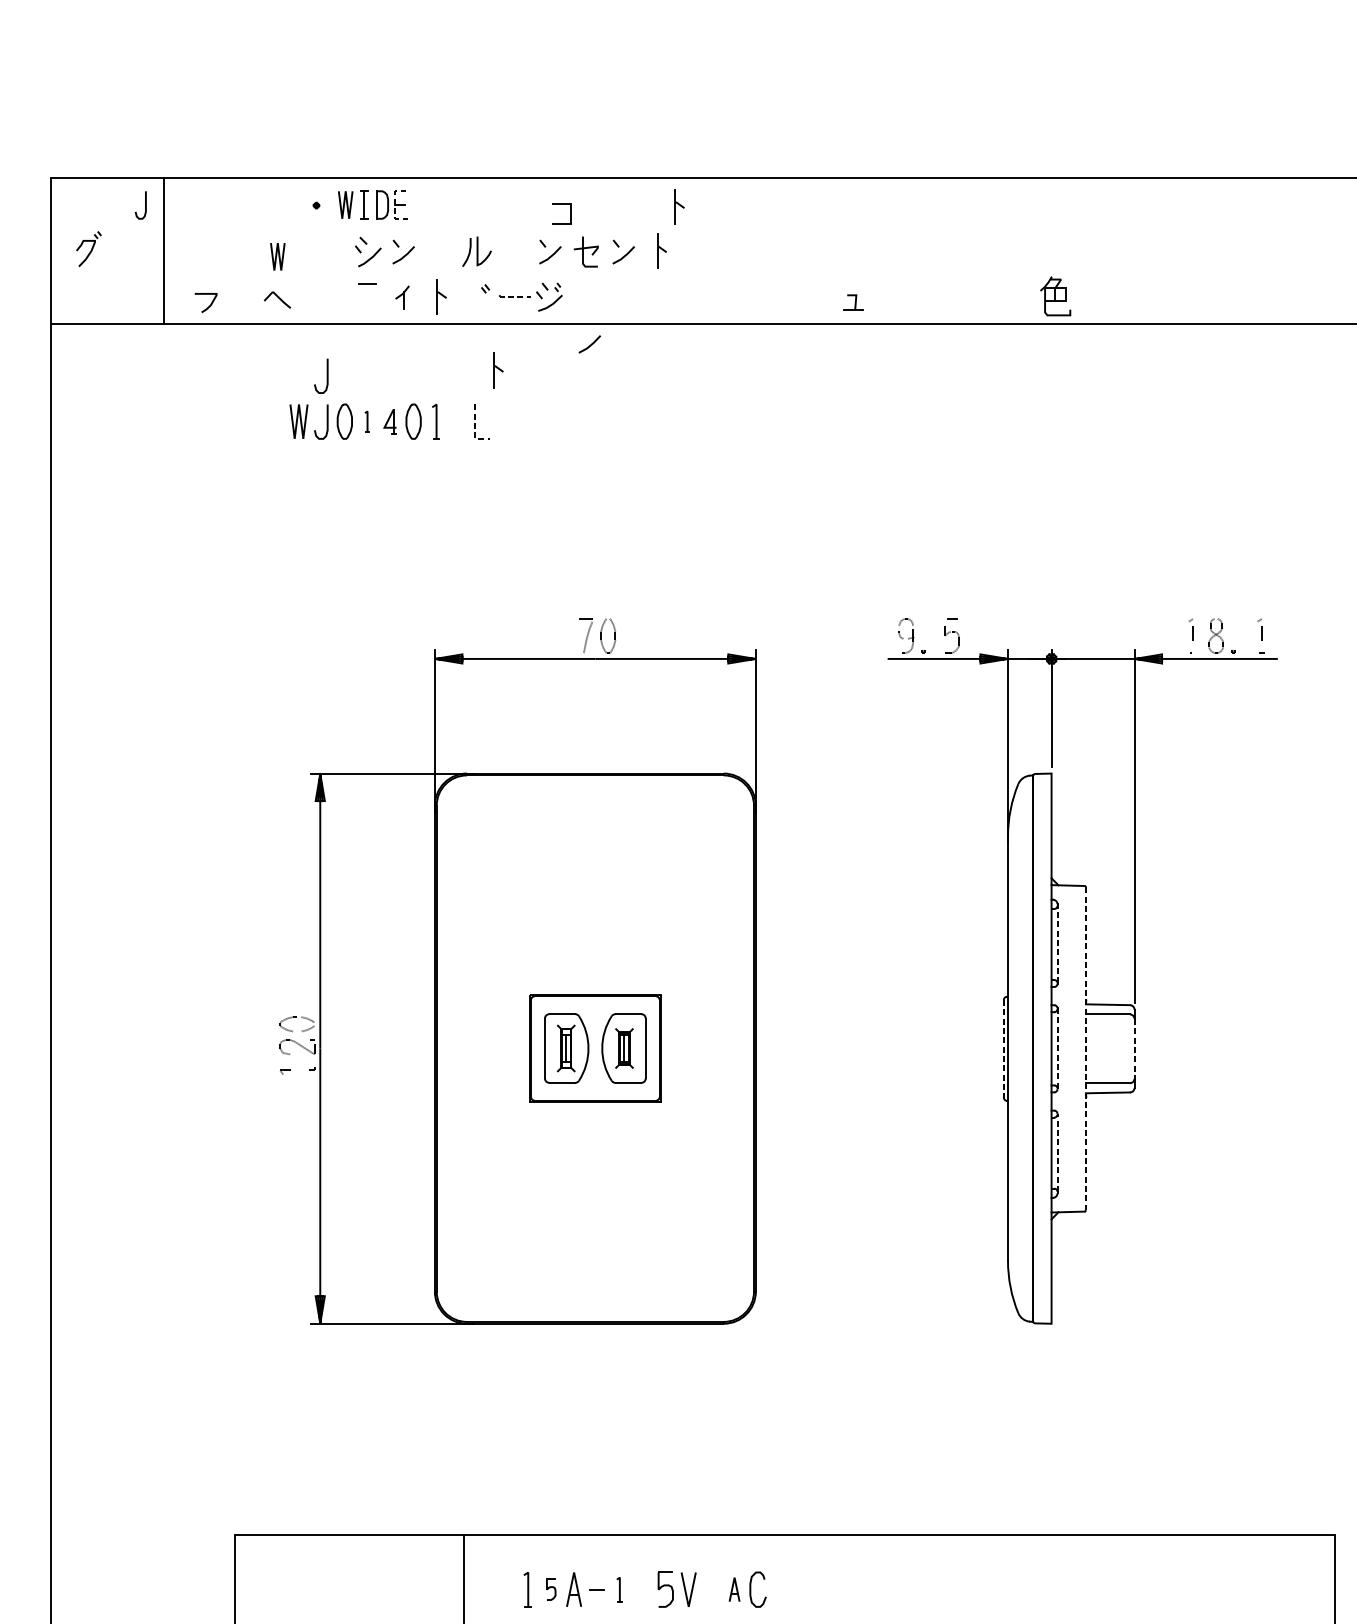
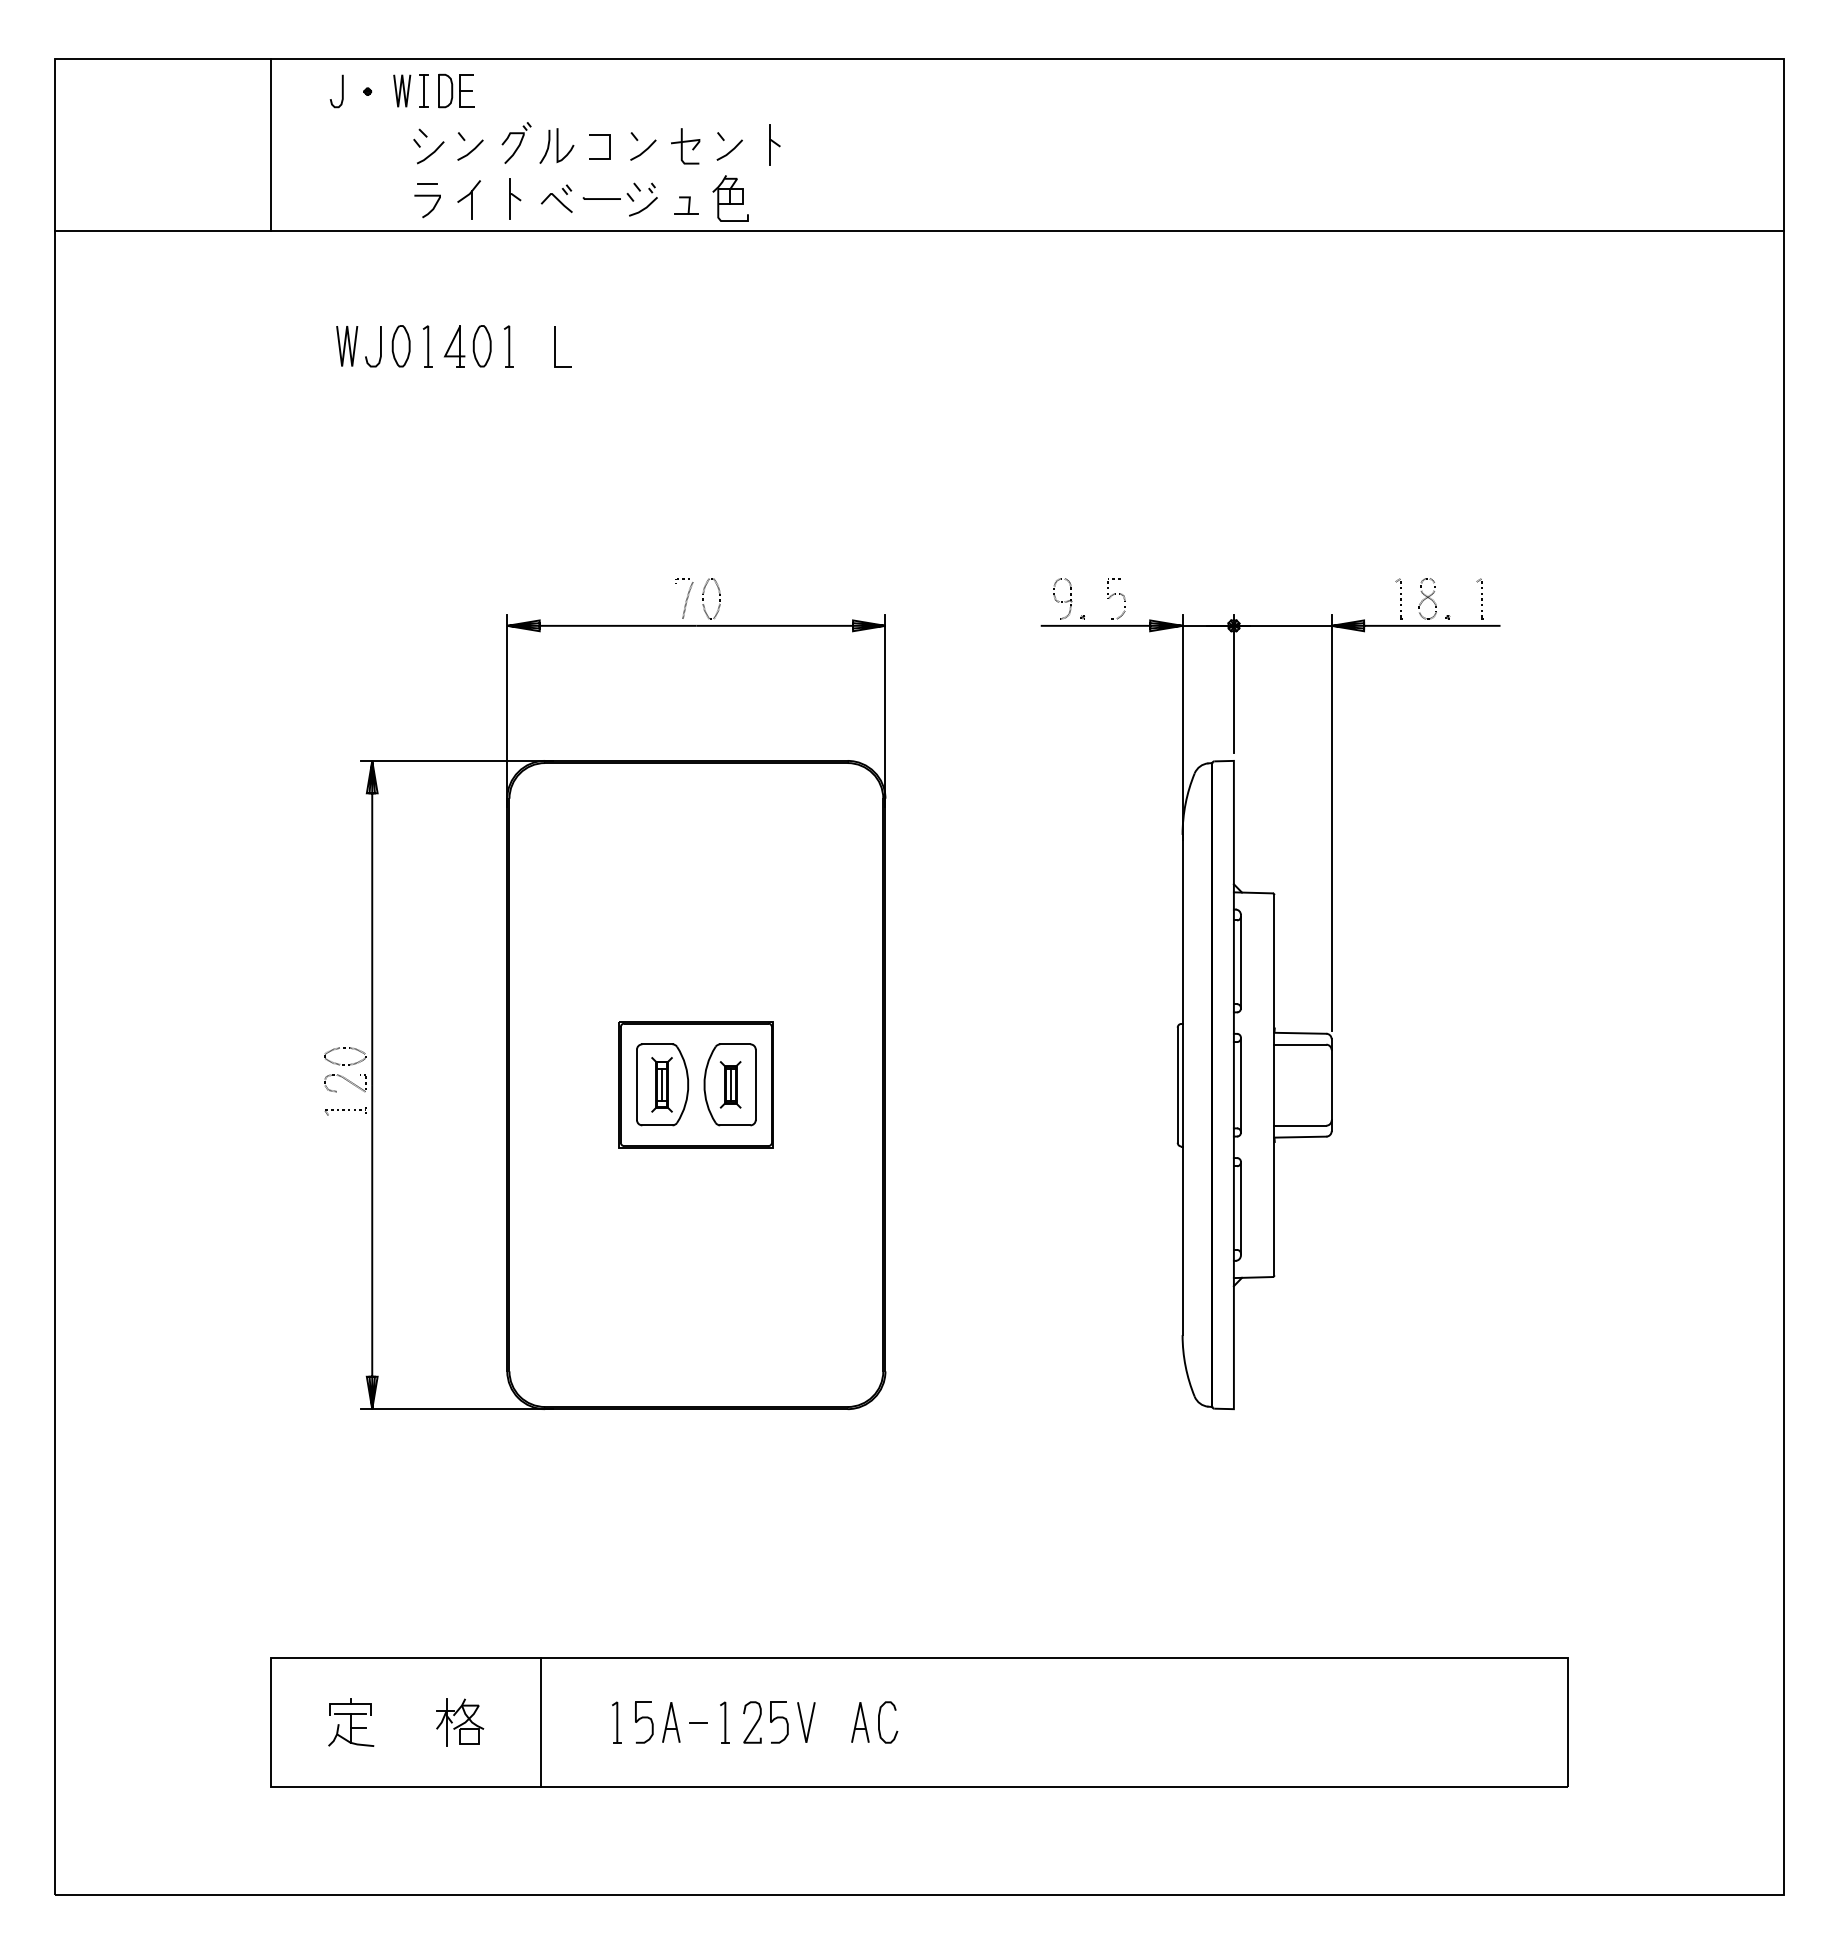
curve: (144, 205) -> (341, 91), moved
line: (395, 205) -> (460, 91), dashed -> solid
part: (679, 206) -> (795, 92), removed
line: (570, 213) -> (609, 146), moved
part: (88, 248) -> (516, 142), moved
line: (164, 250) -> (271, 144), moved
line: (277, 256) -> (321, 151), removed
part: (1055, 296) -> (730, 198), moved
line: (278, 297) -> (557, 200), moved
part: (401, 297) -> (468, 199), size x1.43
line: (514, 297) -> (601, 199), dashed -> solid
part: (853, 302) -> (686, 205), moved
curve: (209, 305) -> (431, 209), moved
line: (590, 344) -> (690, 255), removed
part: (498, 370) -> (582, 285), removed
curve: (327, 376) -> (380, 292), removed
part: (367, 421) -> (427, 346), size x1.67
part: (390, 421) -> (454, 346), size x1.43
line: (474, 429) -> (554, 355), dashed -> solid
line: (1057, 944) -> (1240, 962), dashed -> solid
line: (1003, 1049) -> (1177, 1085), dashed -> solid
line: (1057, 1049) -> (1240, 1085), dashed -> solid
line: (1086, 1049) -> (1274, 1085), dashed -> solid
line: (1134, 1049) -> (1331, 1085), dashed -> solid
line: (1057, 1153) -> (1240, 1208), dashed -> solid
part: (302, 1589) -> (351, 1722), added
part: (395, 1589) -> (460, 1722), added
part: (551, 1589) -> (644, 1722), size x1.67
part: (619, 1589) -> (724, 1722), size x1.43
part: (734, 1589) -> (860, 1722), size x1.43
curve: (644, 1591) -> (754, 1724), added

